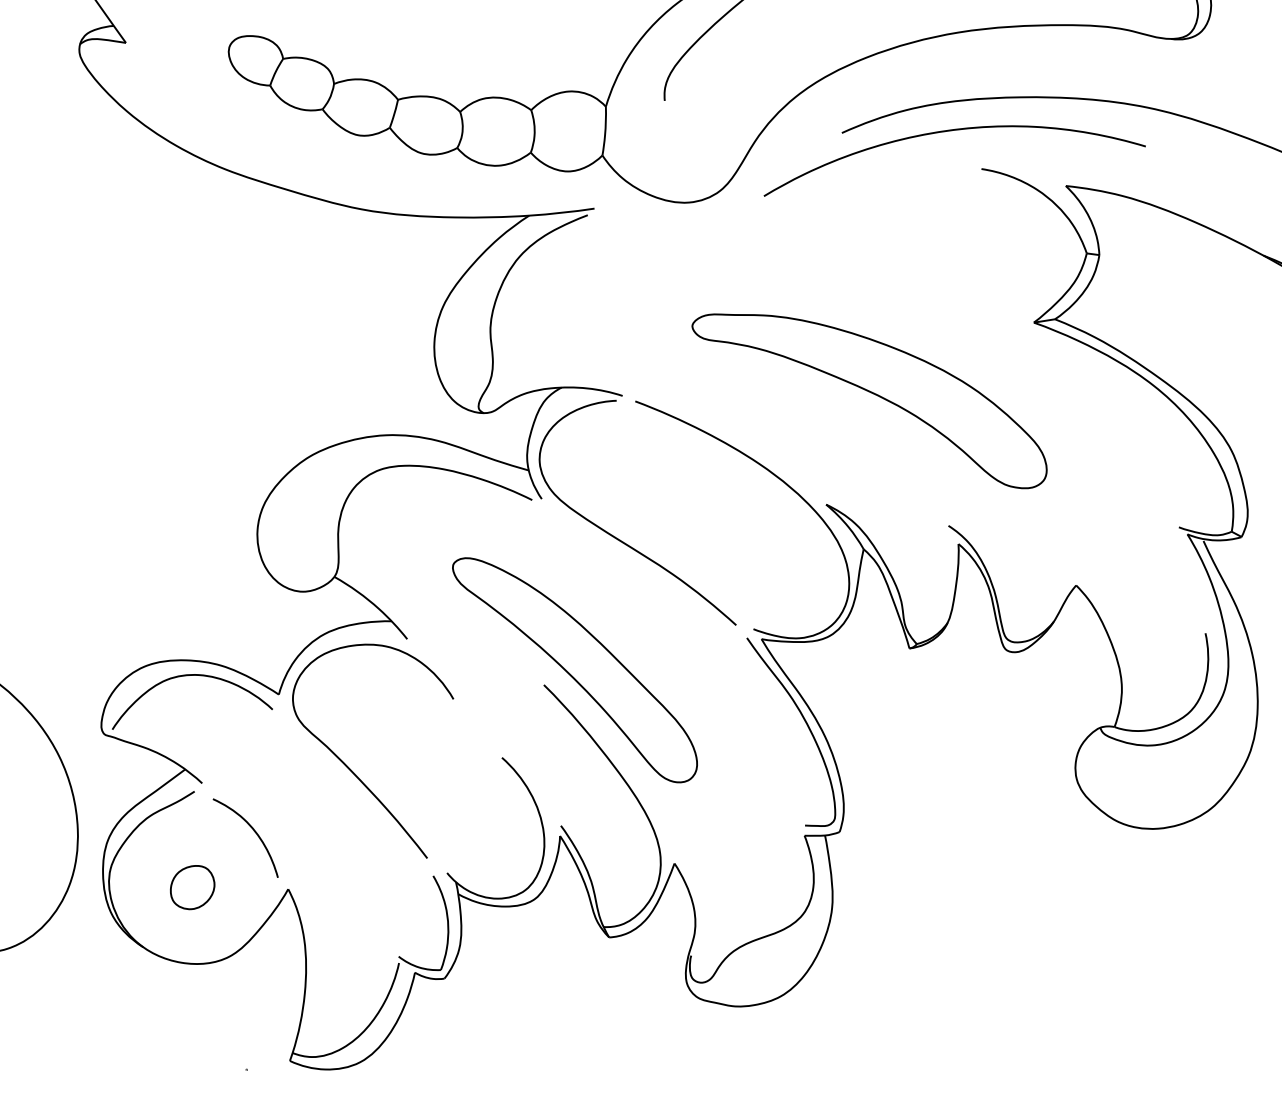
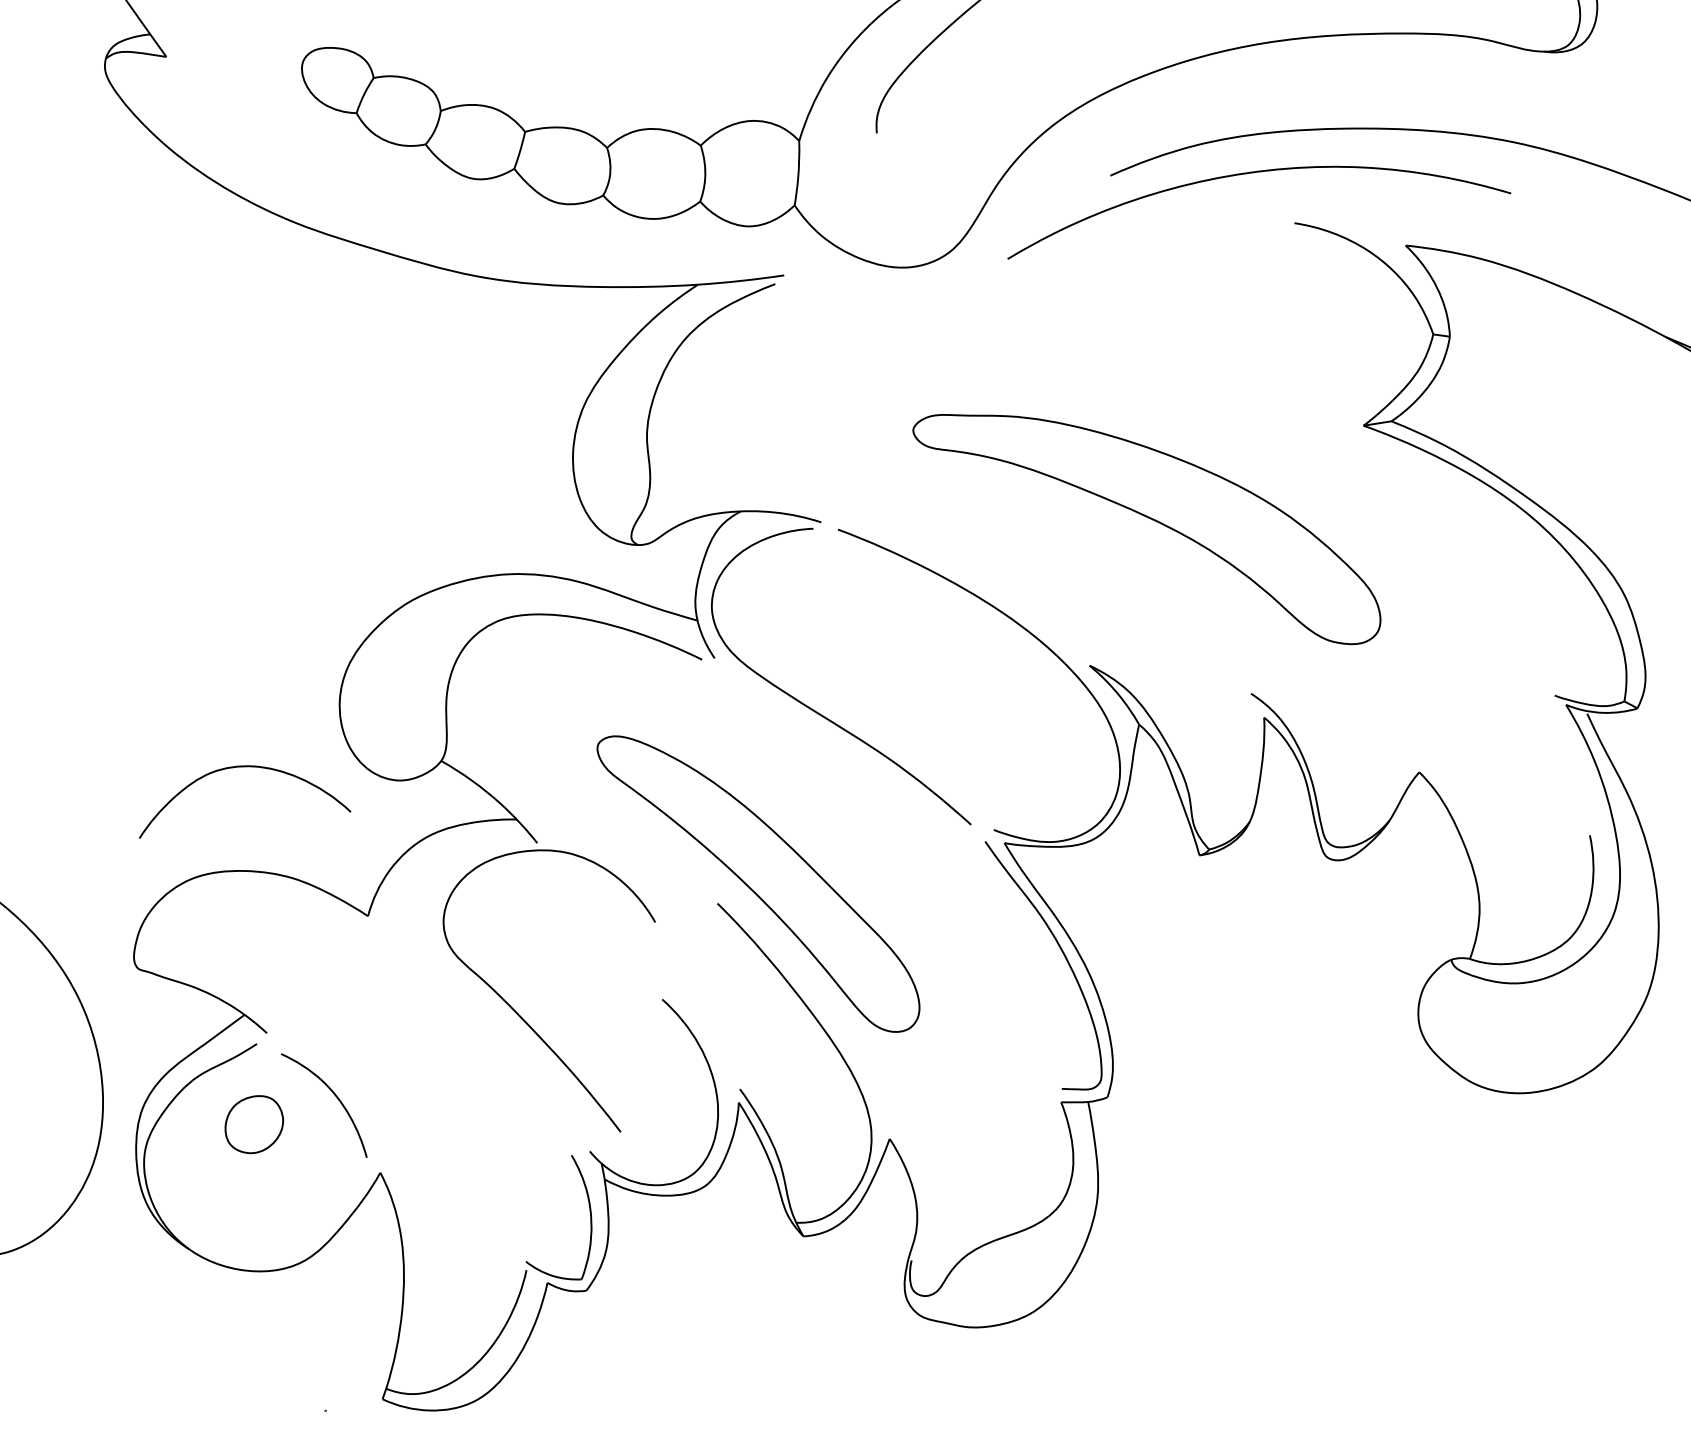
curve: (192, 675) -> (245, 767), moved
curve: (352, 770) -> (521, 1016), moved
part: (192, 887) -> (253, 1124), moved

